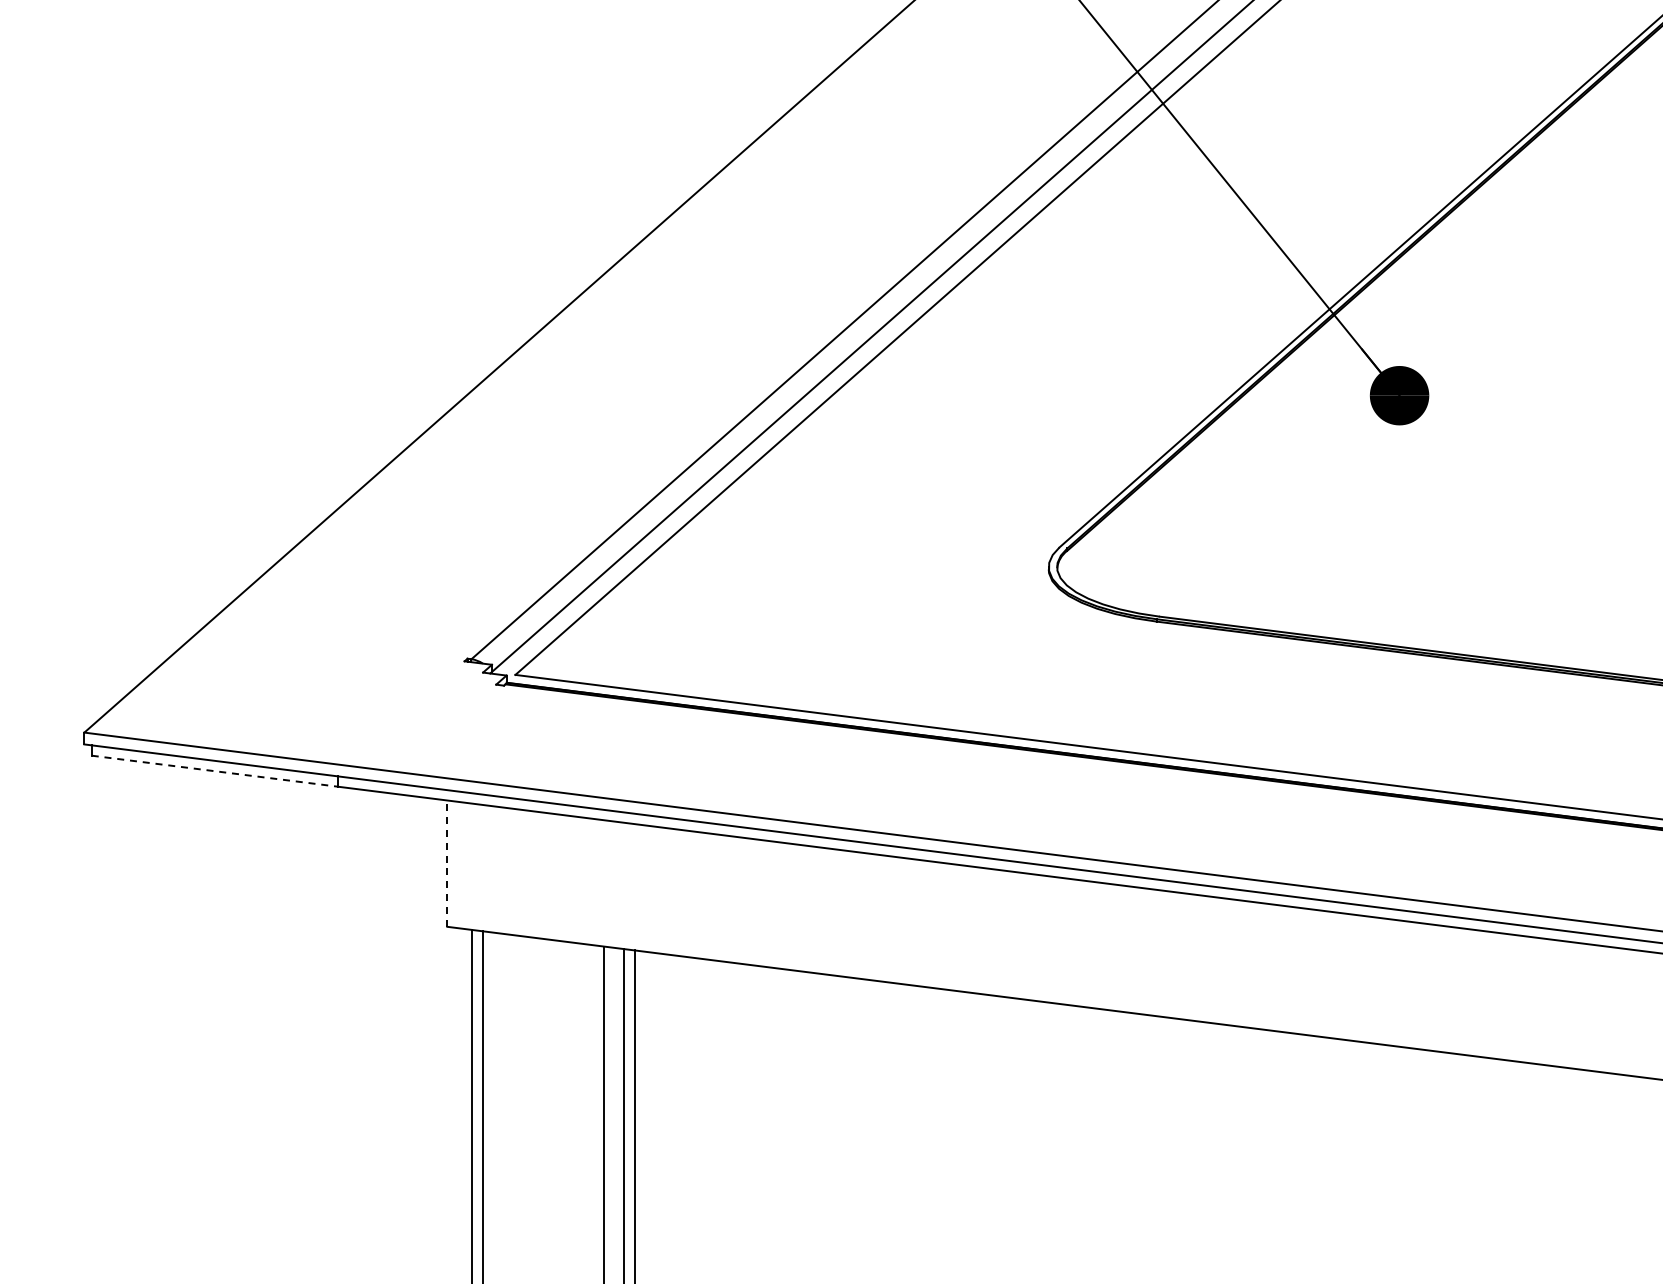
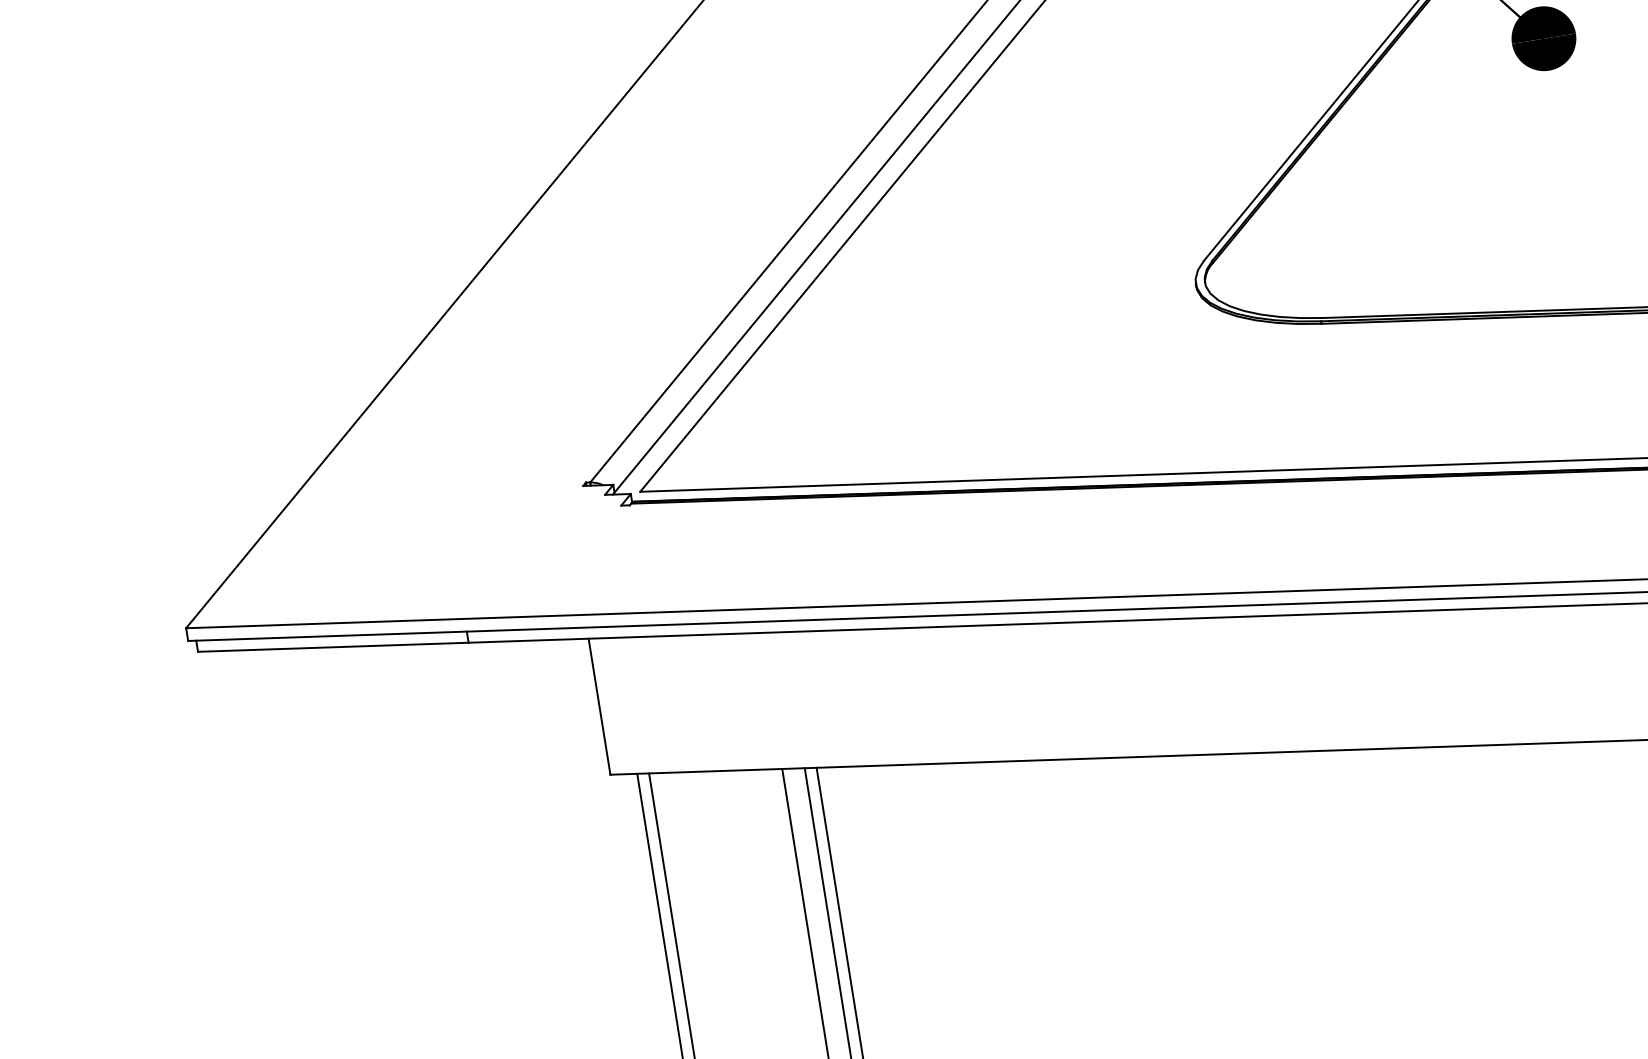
line: (215, 771) -> (334, 647), dashed -> solid
line: (447, 863) -> (599, 706), dashed -> solid

